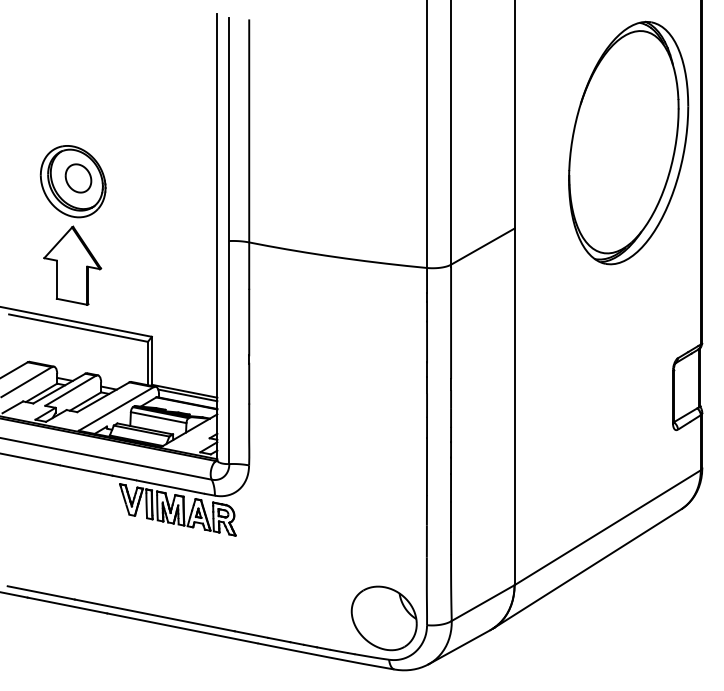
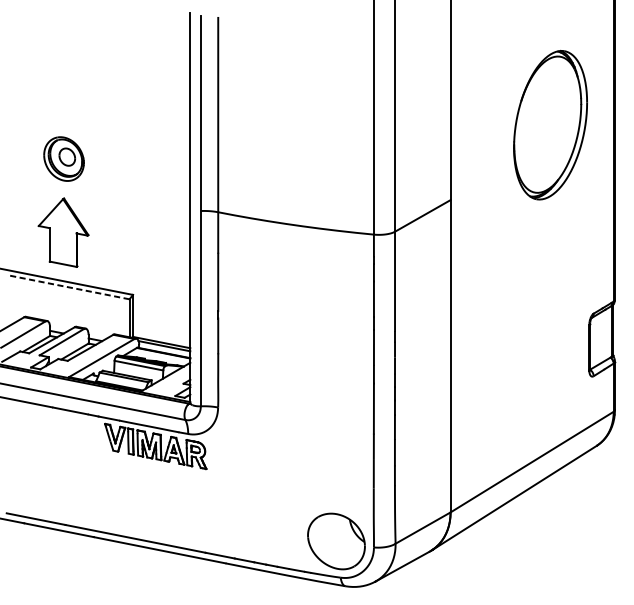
part: (628, 142) -> (550, 124), size x0.7
part: (72, 181) -> (63, 158), size x0.7
line: (78, 328) -> (68, 287), solid -> dashed

